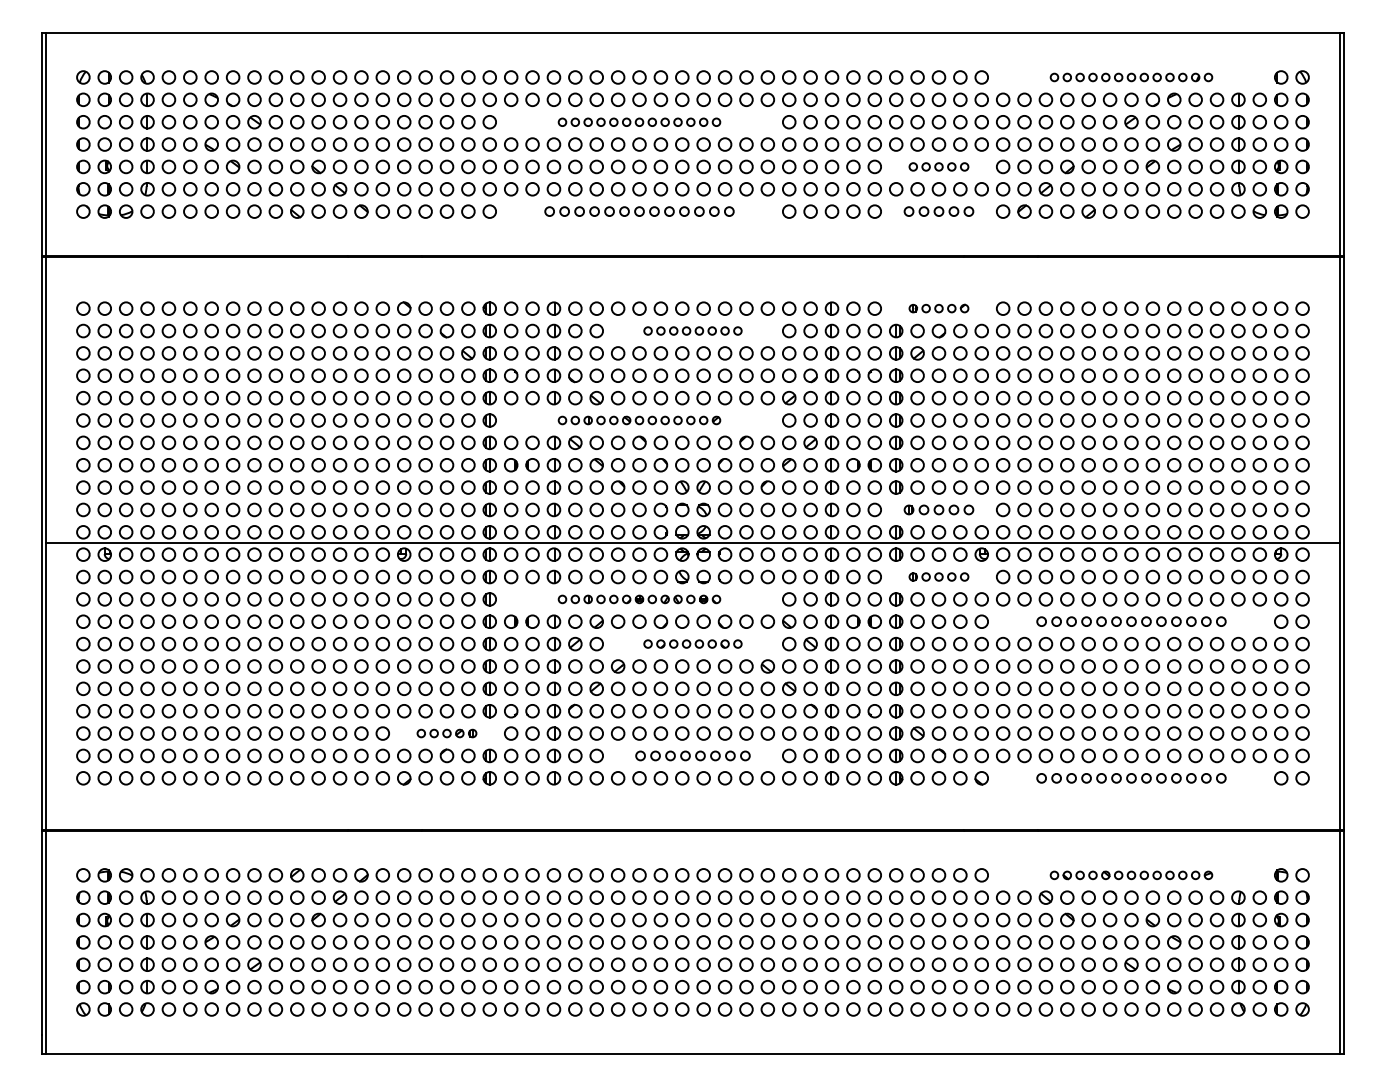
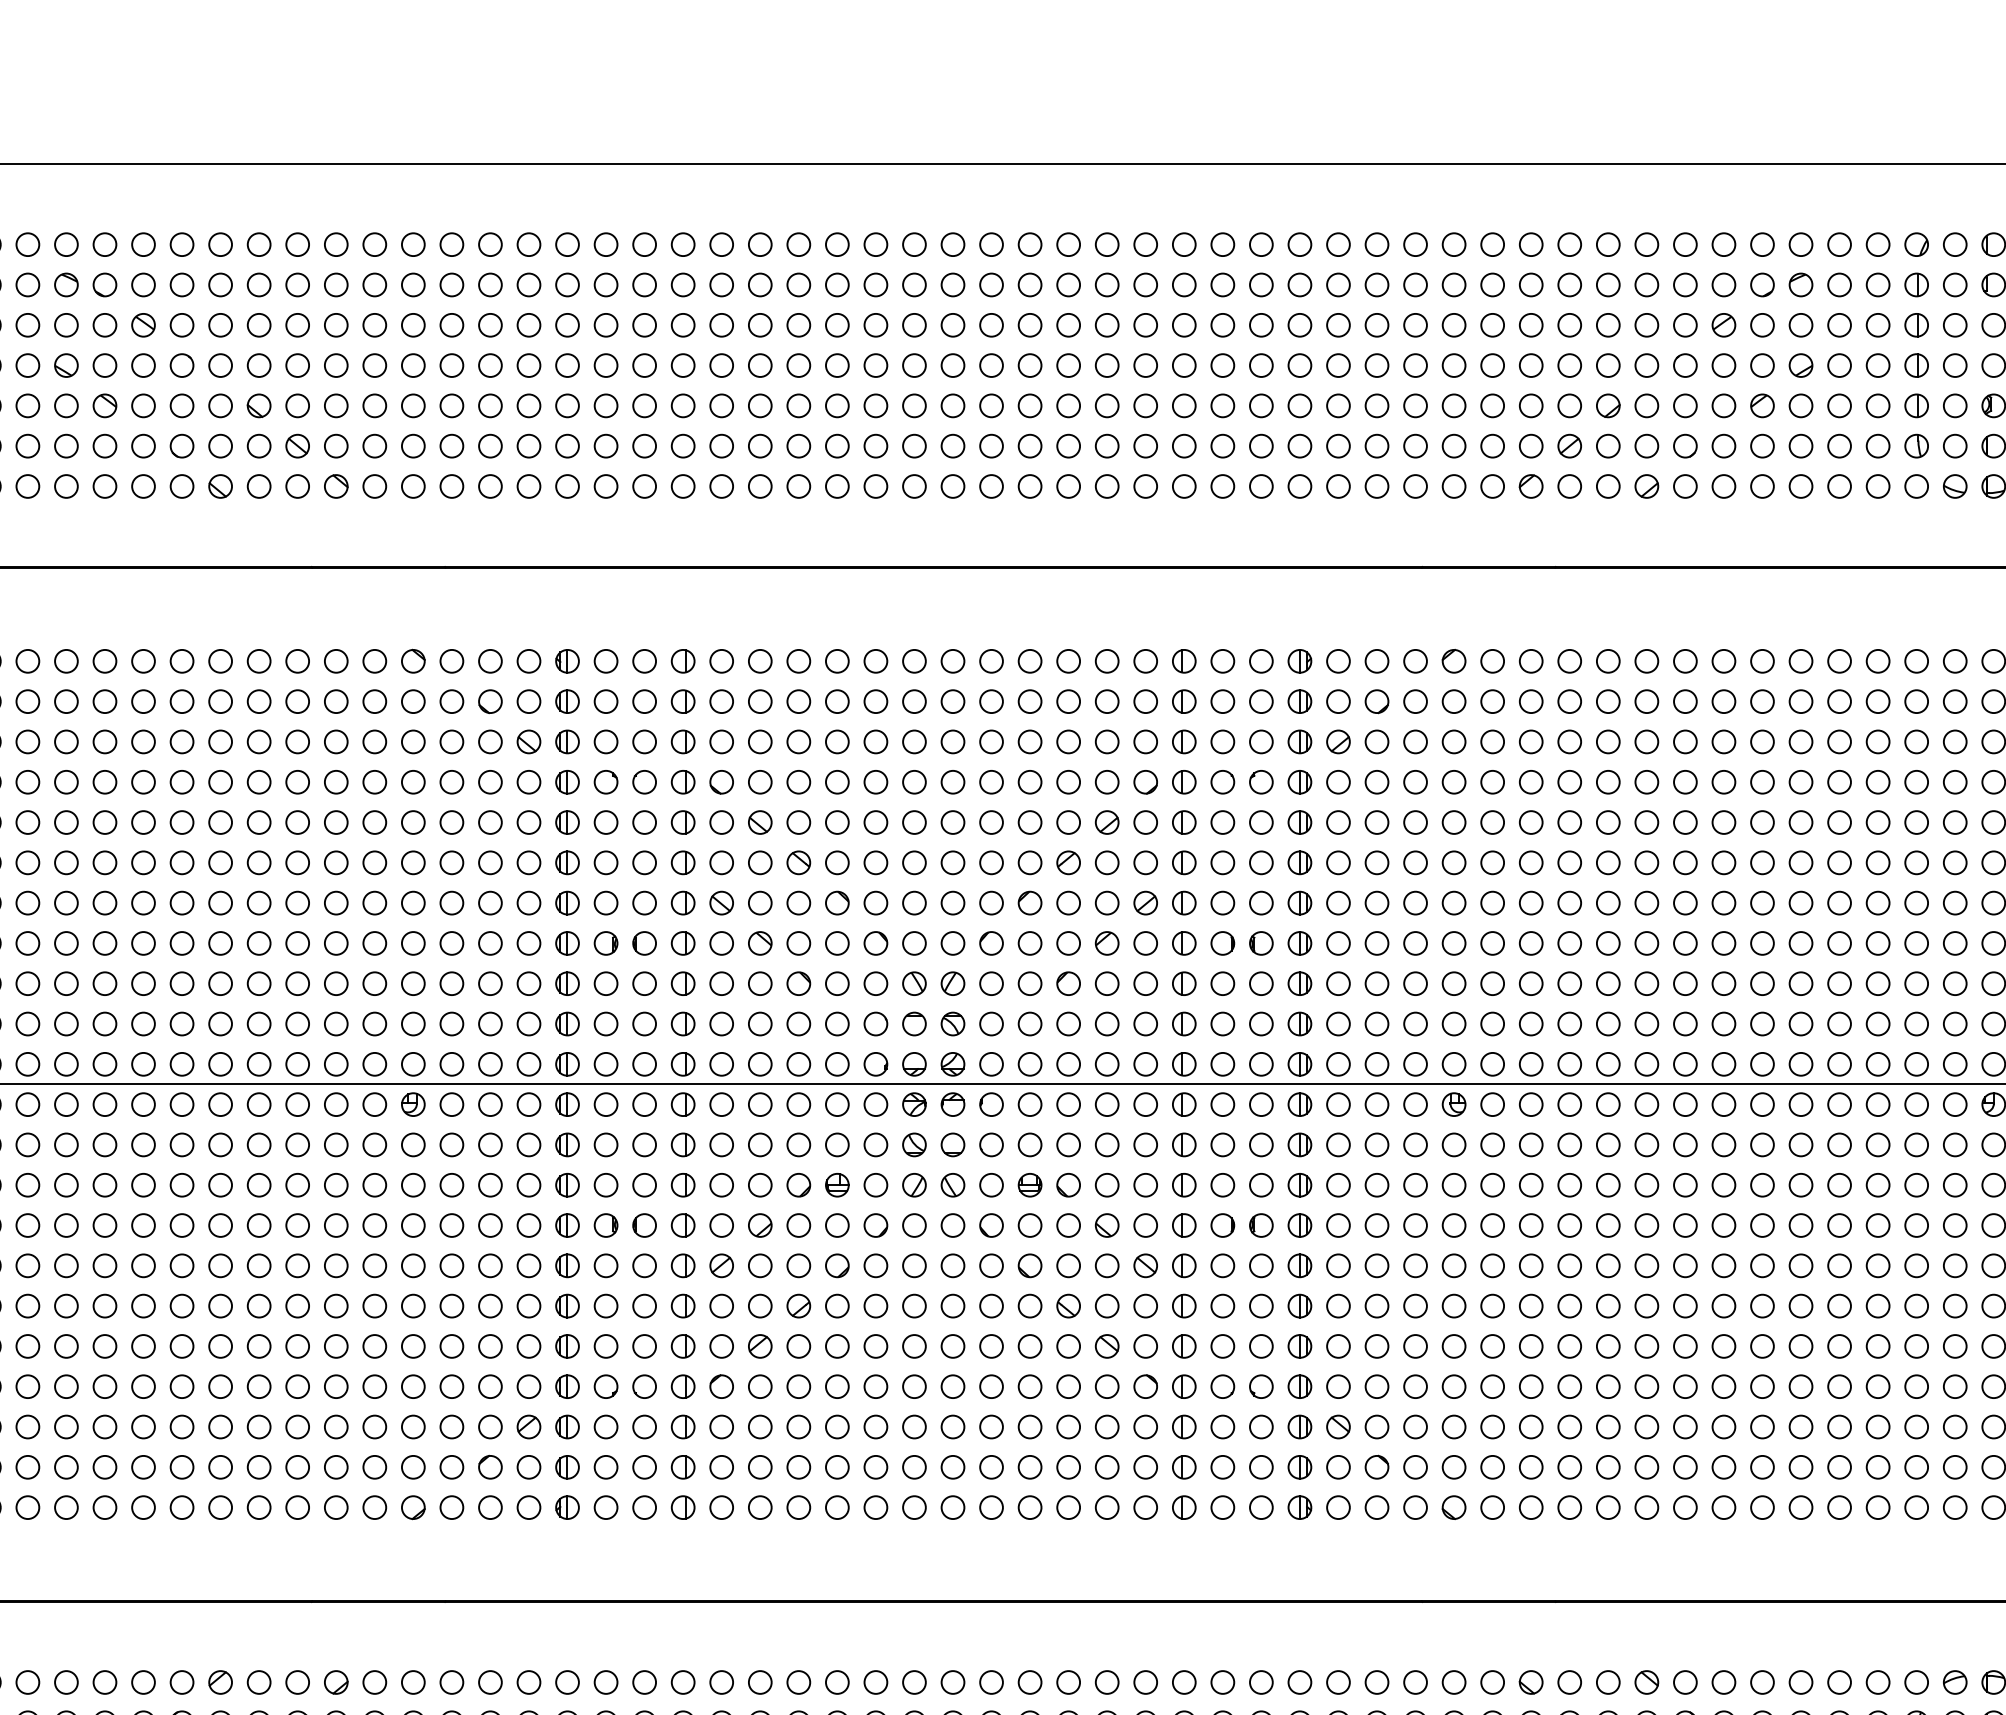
part: (1131, 77) -> (1723, 244), size x1.67
part: (639, 122) -> (837, 325), size x1.67
part: (938, 166) -> (1376, 405), size x1.67
part: (639, 211) -> (837, 486), size x1.43
part: (938, 211) -> (1376, 486), size x1.43
part: (938, 308) -> (1376, 660), size x1.67
part: (692, 330) -> (932, 700), size x1.67
part: (639, 420) -> (837, 862), size x1.67
part: (938, 509) -> (1376, 1023), size x1.43
part: (938, 576) -> (1376, 1143), size x1.67
part: (639, 599) -> (837, 1185), size x1.67
part: (1131, 621) -> (1723, 1225), size x1.43
part: (692, 643) -> (932, 1264), size x1.67
part: (446, 733) -> (489, 1426), size x1.67
part: (692, 755) -> (932, 1466), size x1.43
part: (1131, 778) -> (1723, 1507), size x1.43
part: (1131, 875) -> (1723, 1682), size x1.67

